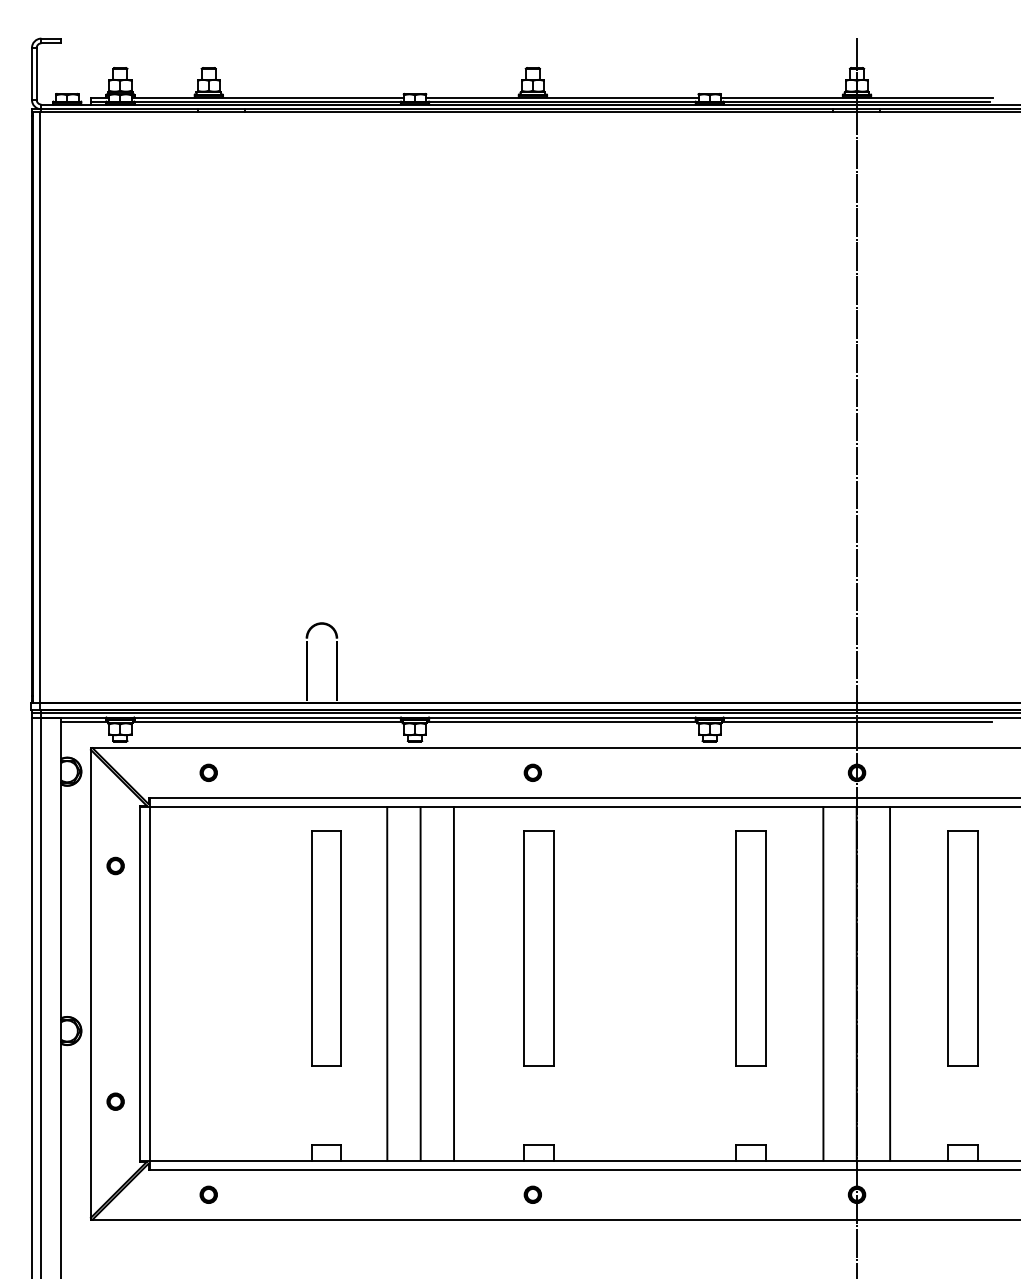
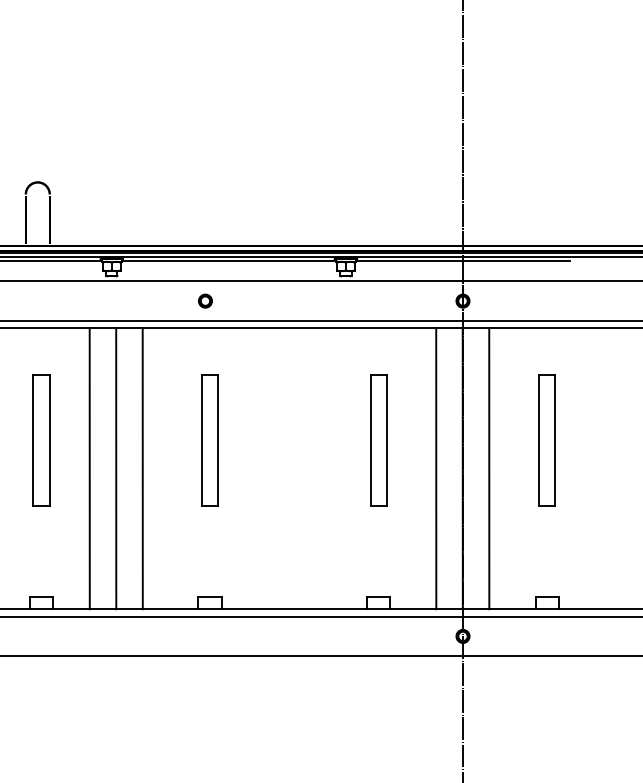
part: (326, 948) -> (41, 440), size x0.7
part: (538, 948) -> (209, 440), size x0.7
part: (750, 948) -> (378, 440), size x0.7
part: (962, 948) -> (546, 440), size x0.7
part: (532, 1194) -> (205, 636), removed

